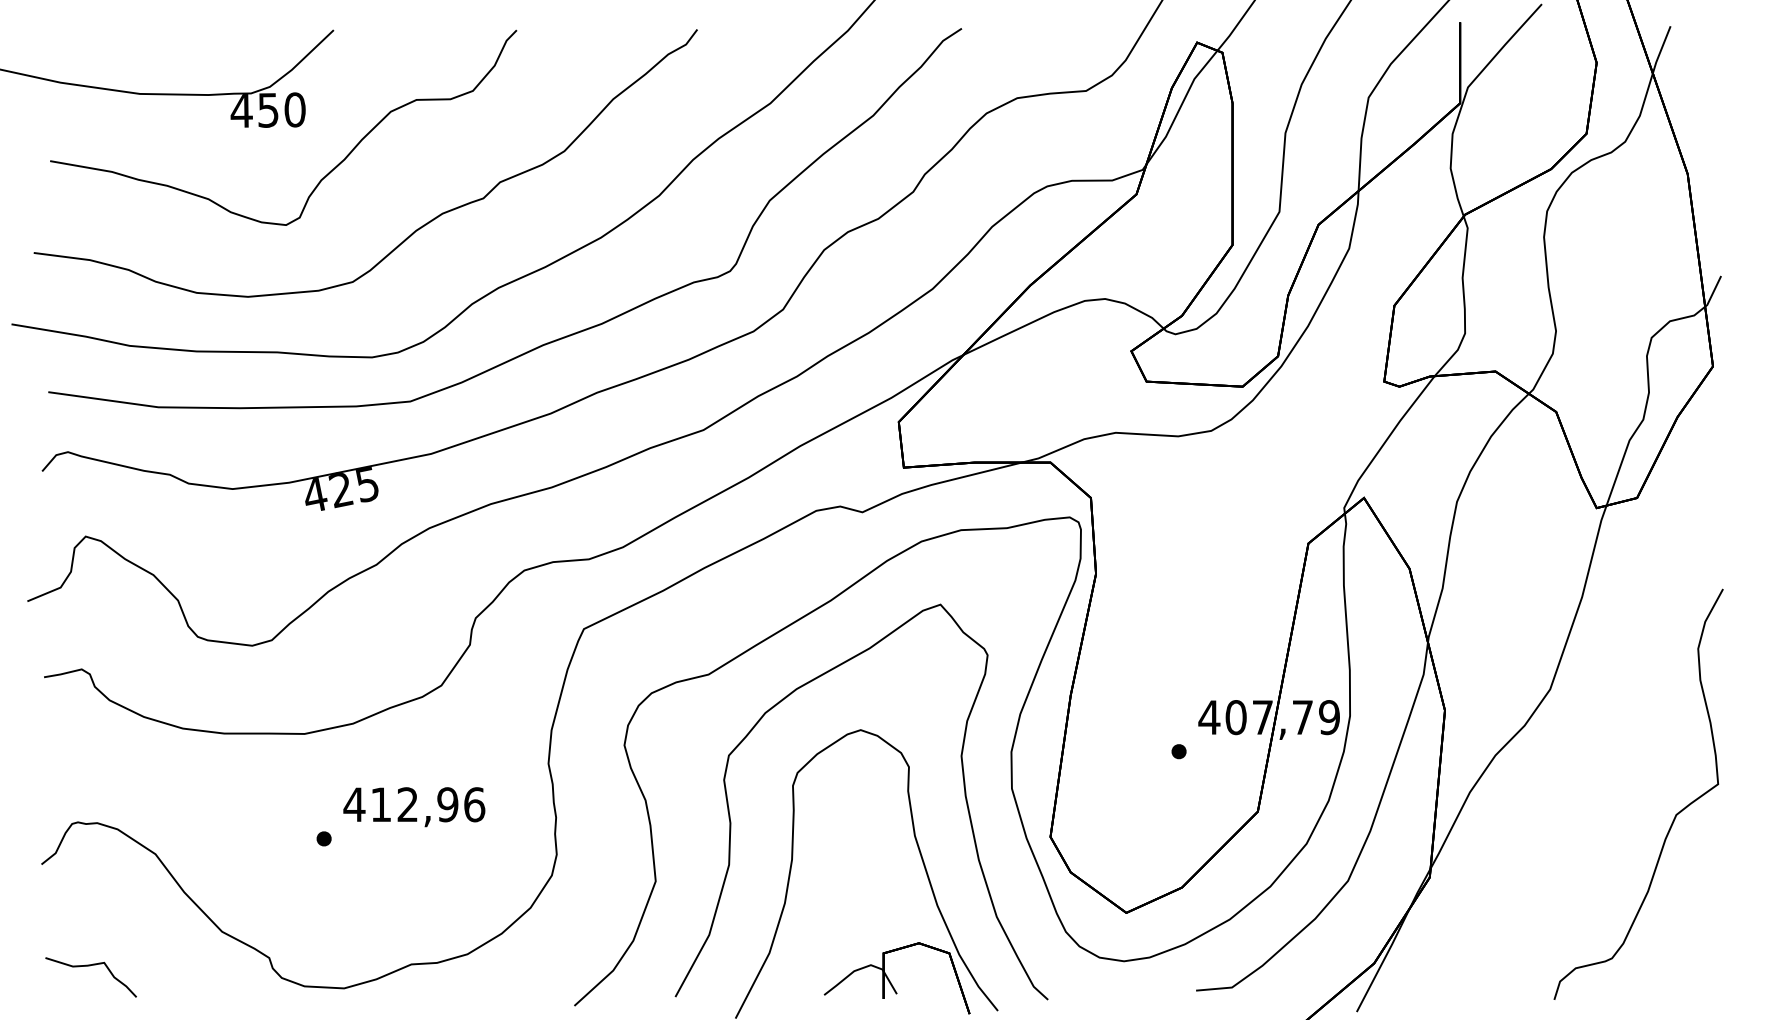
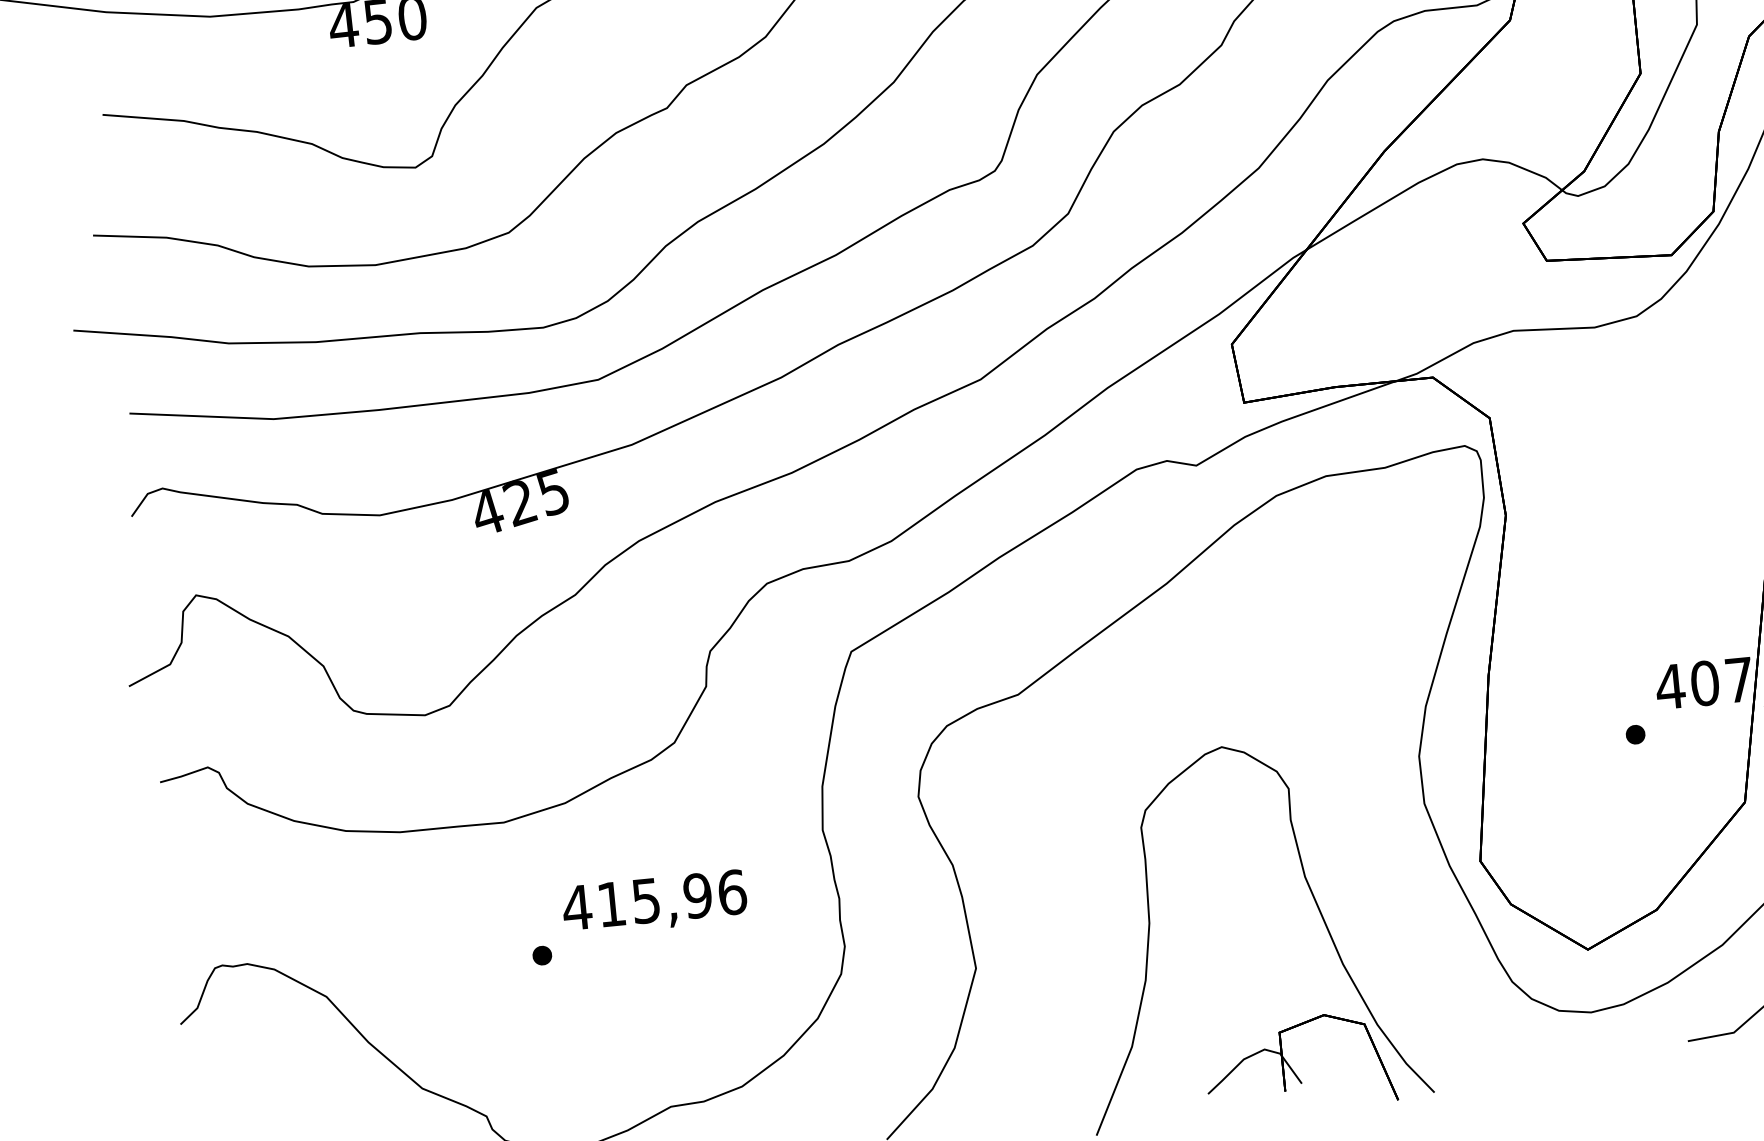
curve: (963, 787) -> (1361, 808), removed
text: (407, 804) -> (645, 900), 412,96 -> 415,96

